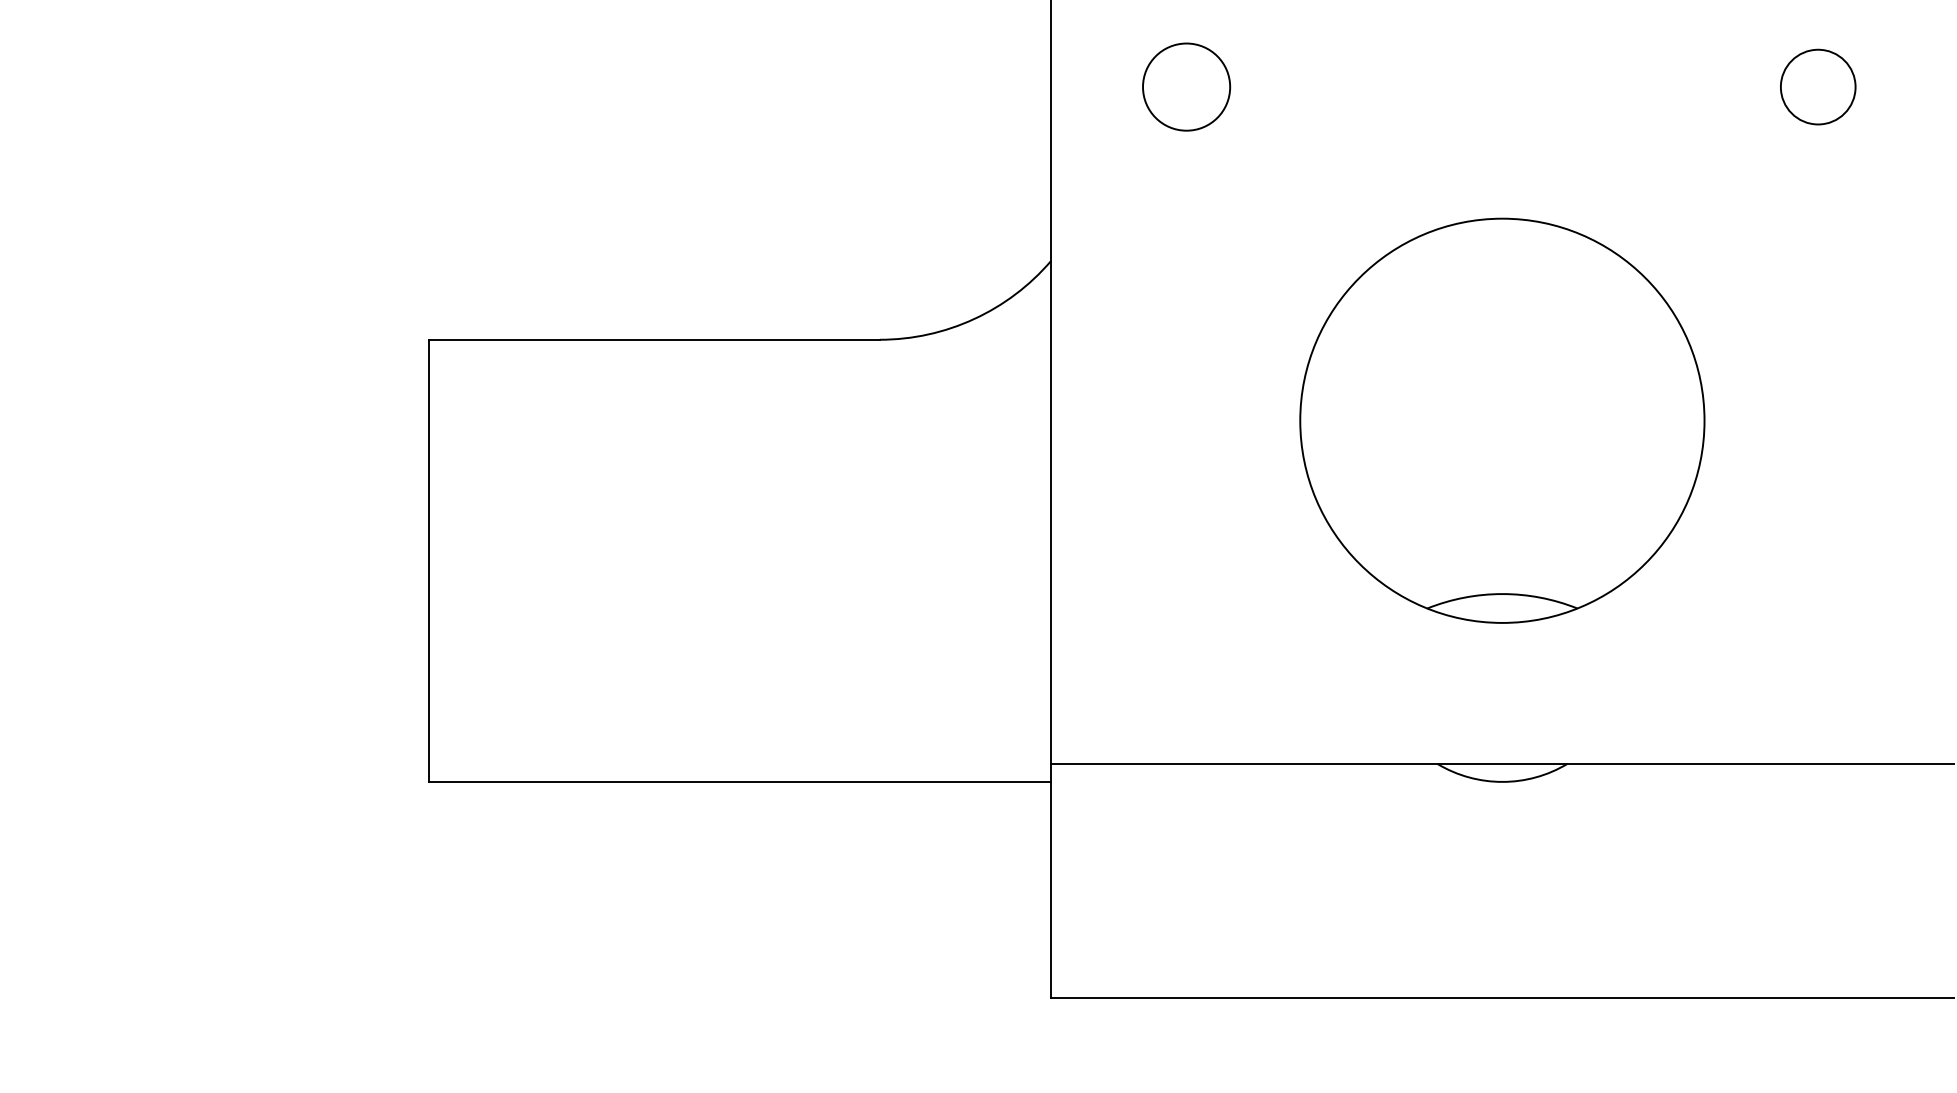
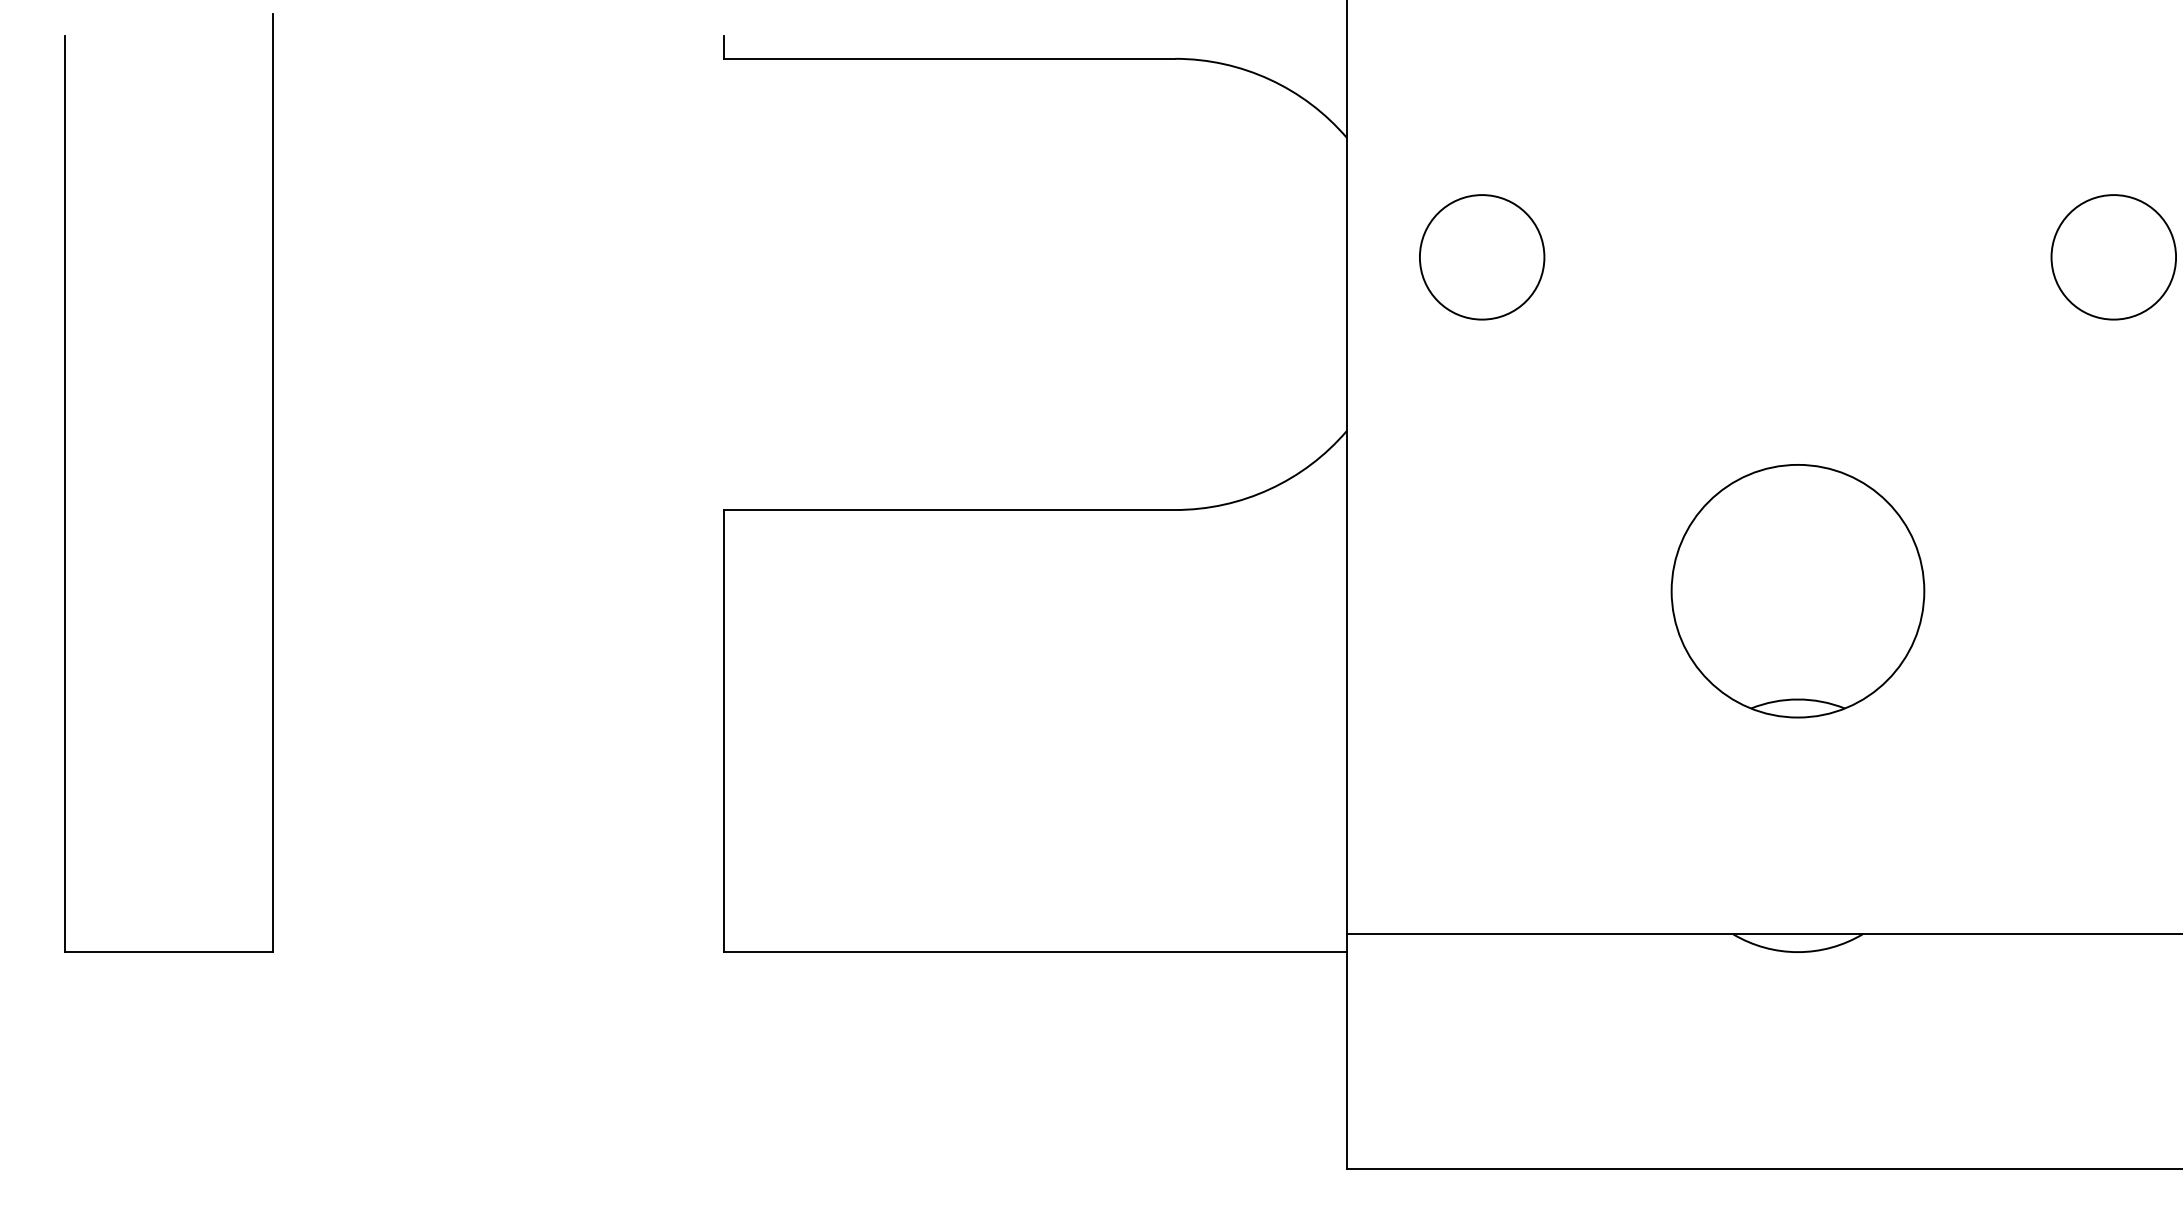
circle: (1185, 87) -> (1481, 257), size x1.43
circle: (1817, 87) -> (2113, 257), size x1.67
part: (1501, 421) -> (1797, 591), size x0.62

